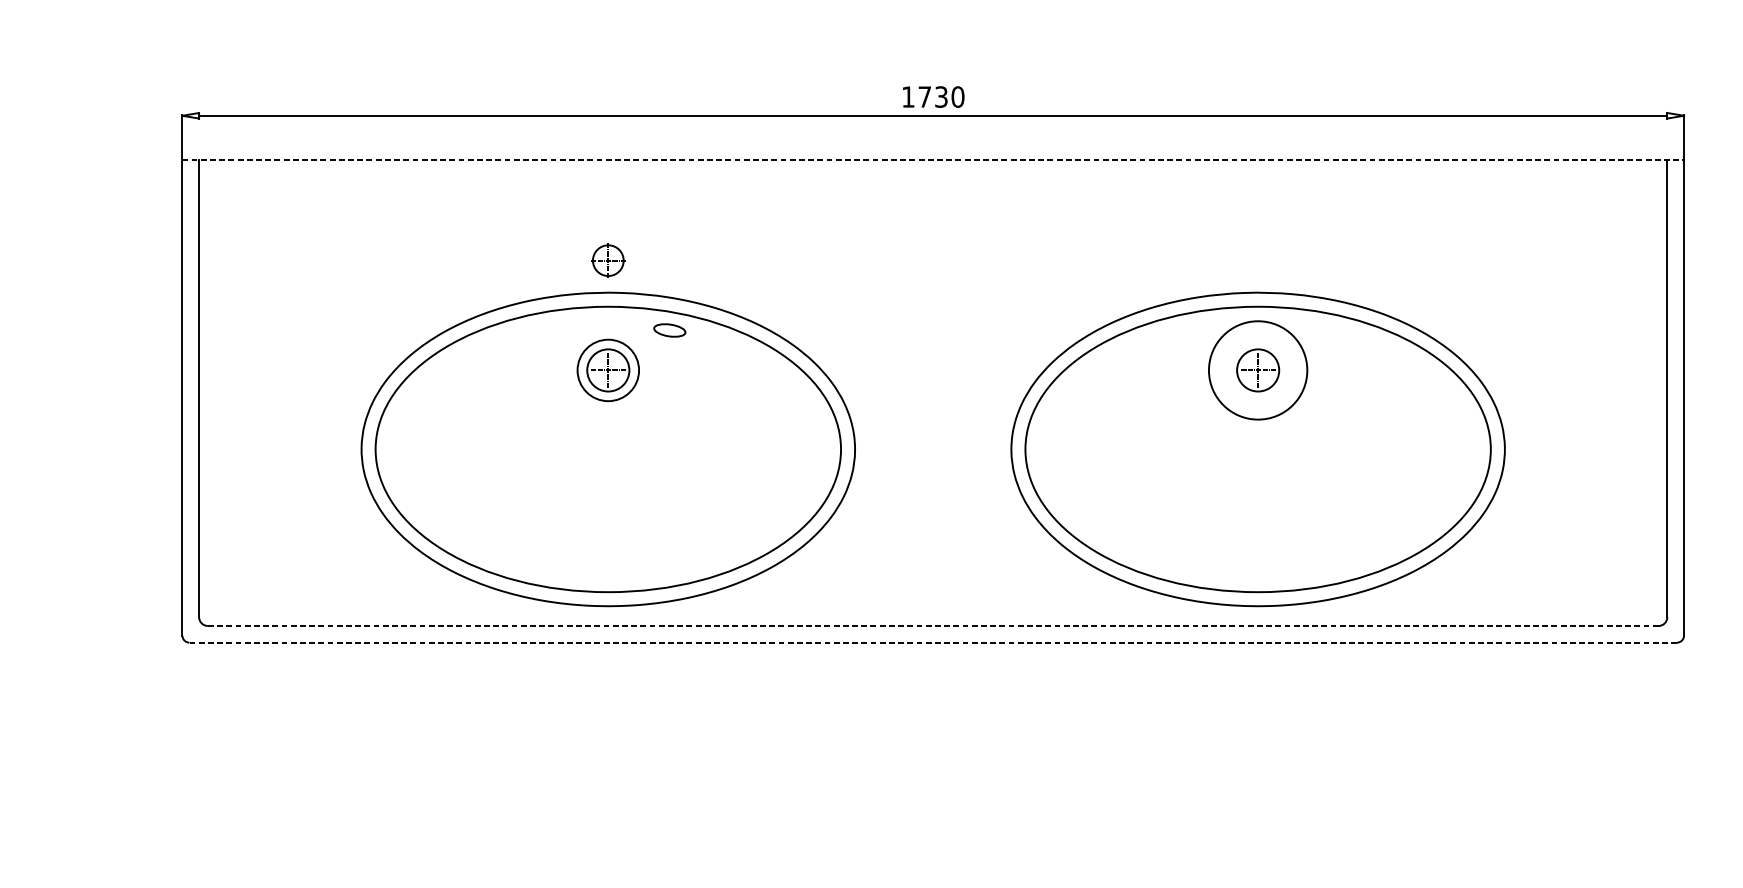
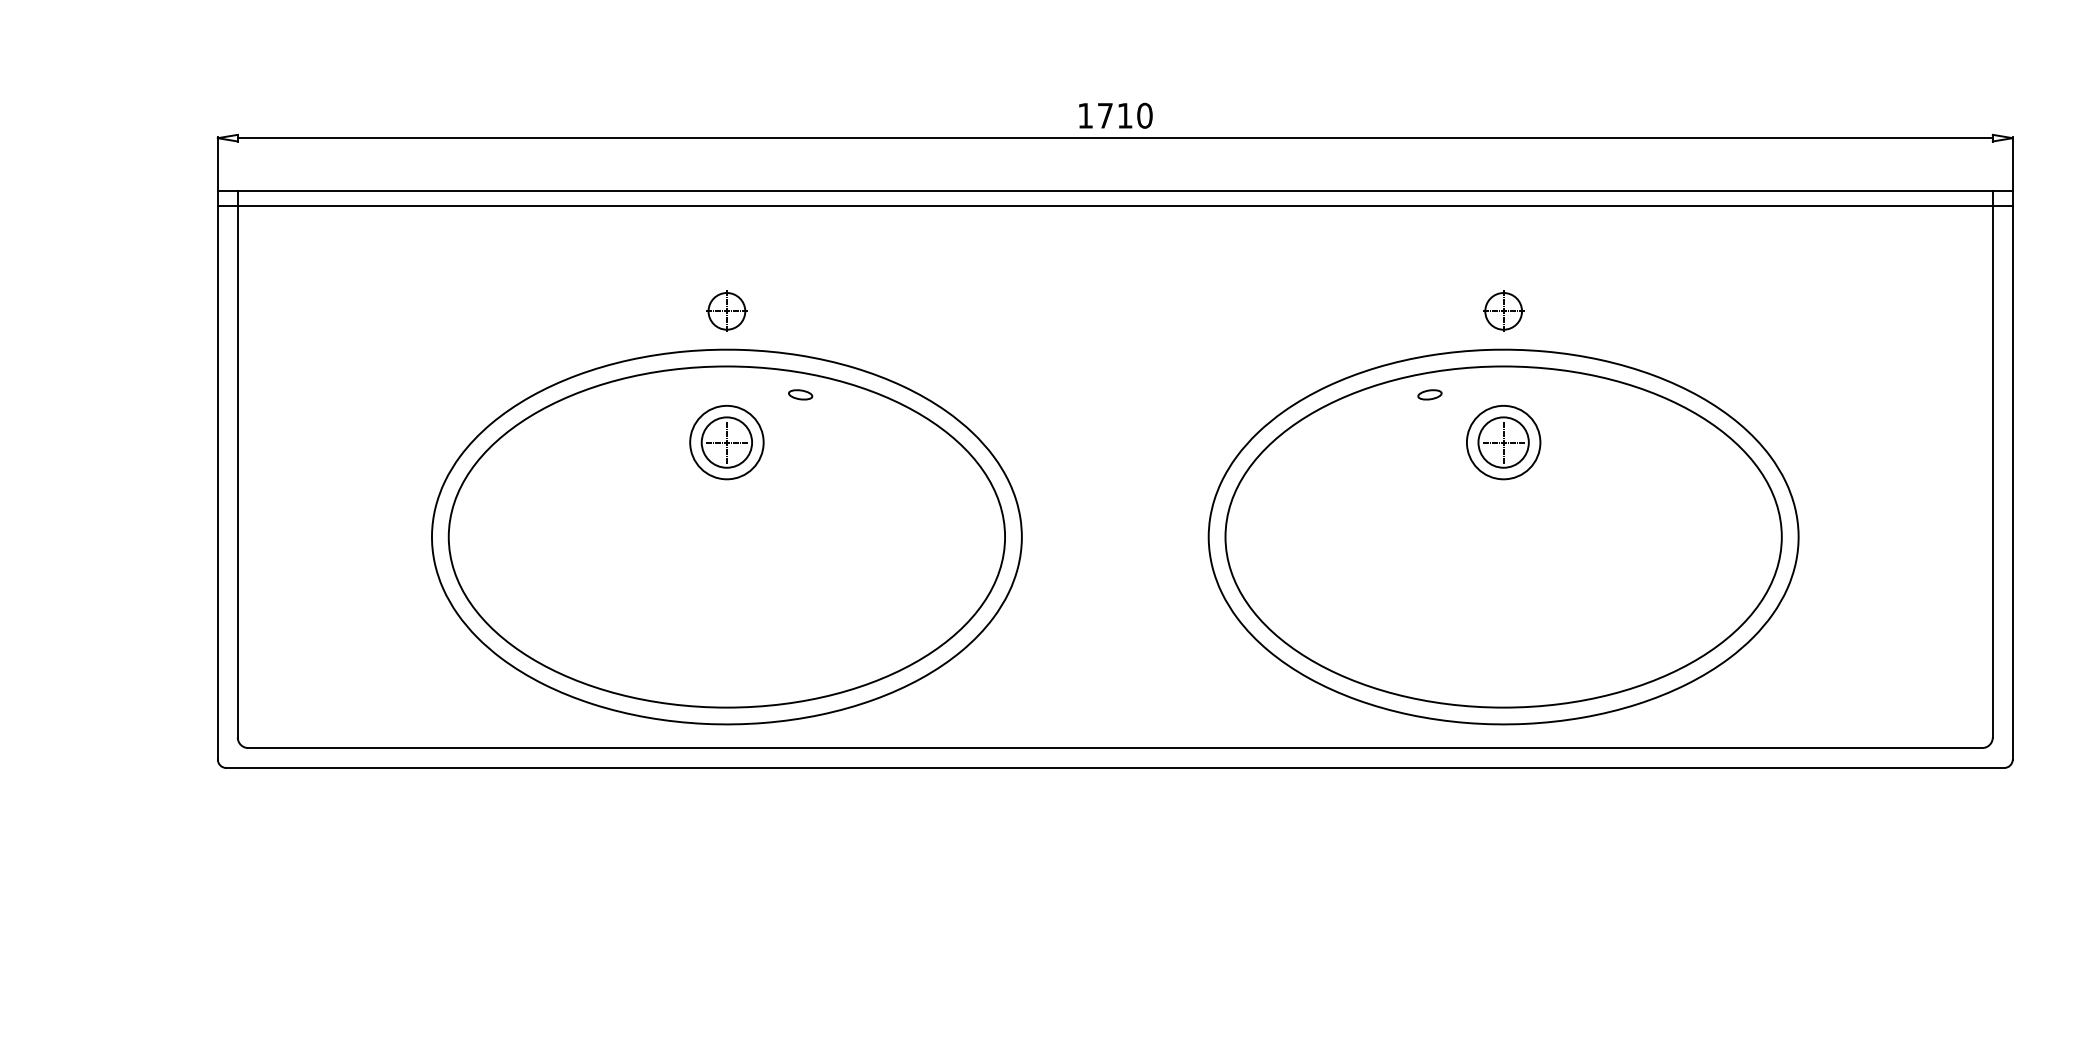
text: (940, 96) -> (1124, 115), 1730 -> 1710
line: (933, 159) -> (1115, 190), dashed -> solid
line: (932, 172) -> (1114, 206), added
part: (1258, 259) -> (1503, 310), added
part: (669, 330) -> (800, 394), size x0.62
part: (1196, 330) -> (1429, 394), added
circle: (1258, 370) -> (1503, 442), size x0.62
line: (933, 626) -> (1115, 748), dashed -> solid
line: (932, 642) -> (1114, 767), dashed -> solid

